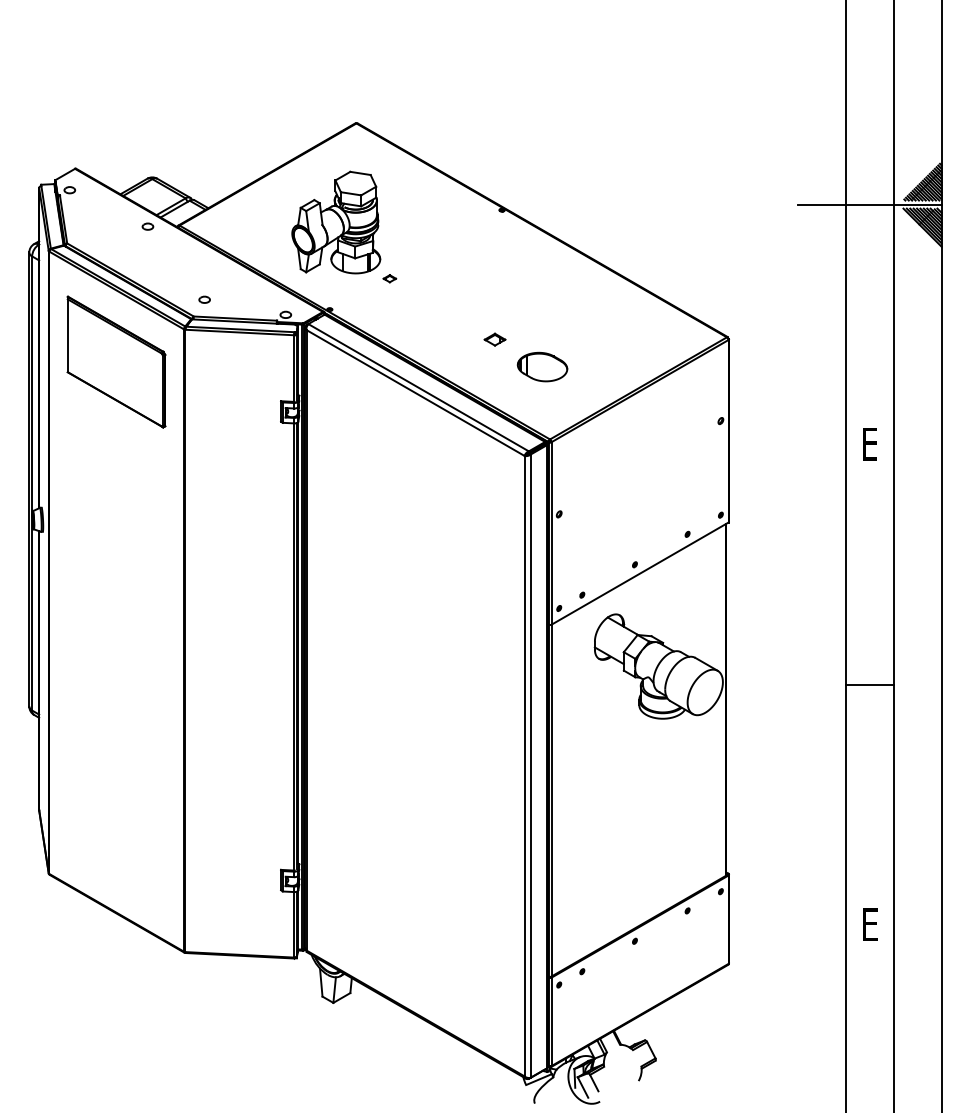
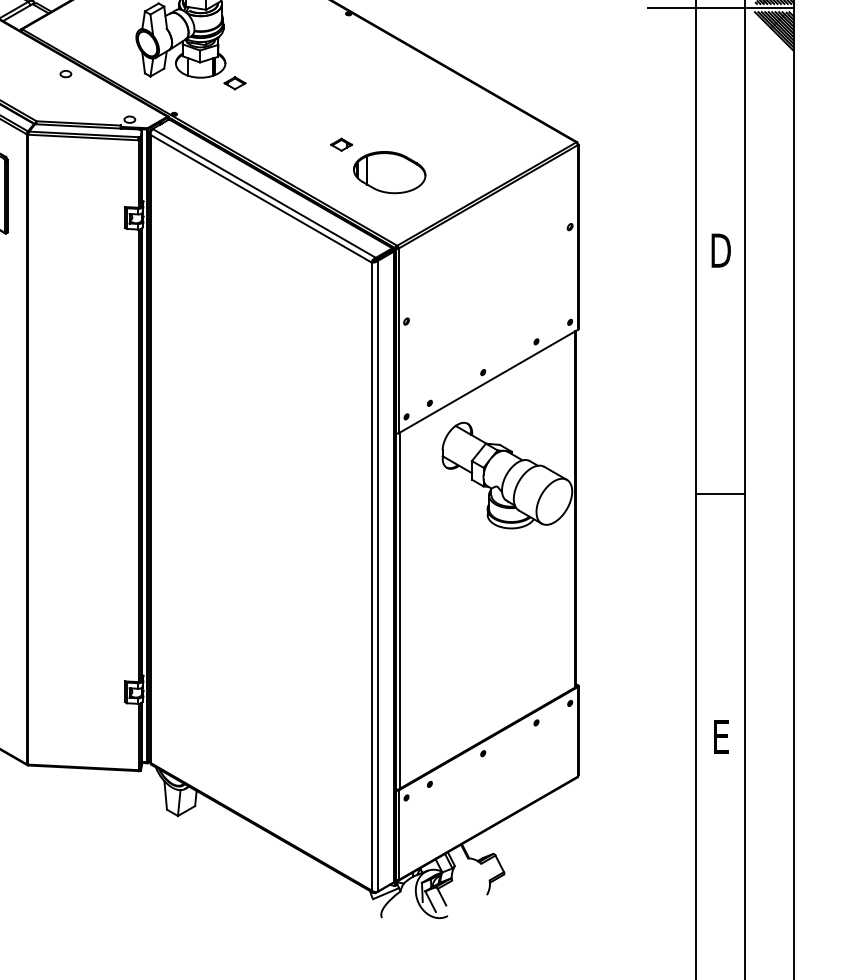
part: (389, 278) -> (234, 82), size x1.67
part: (204, 299) -> (65, 73), moved
part: (542, 366) -> (389, 171), size x1.43
text: (869, 444) -> (720, 250), E -> D

